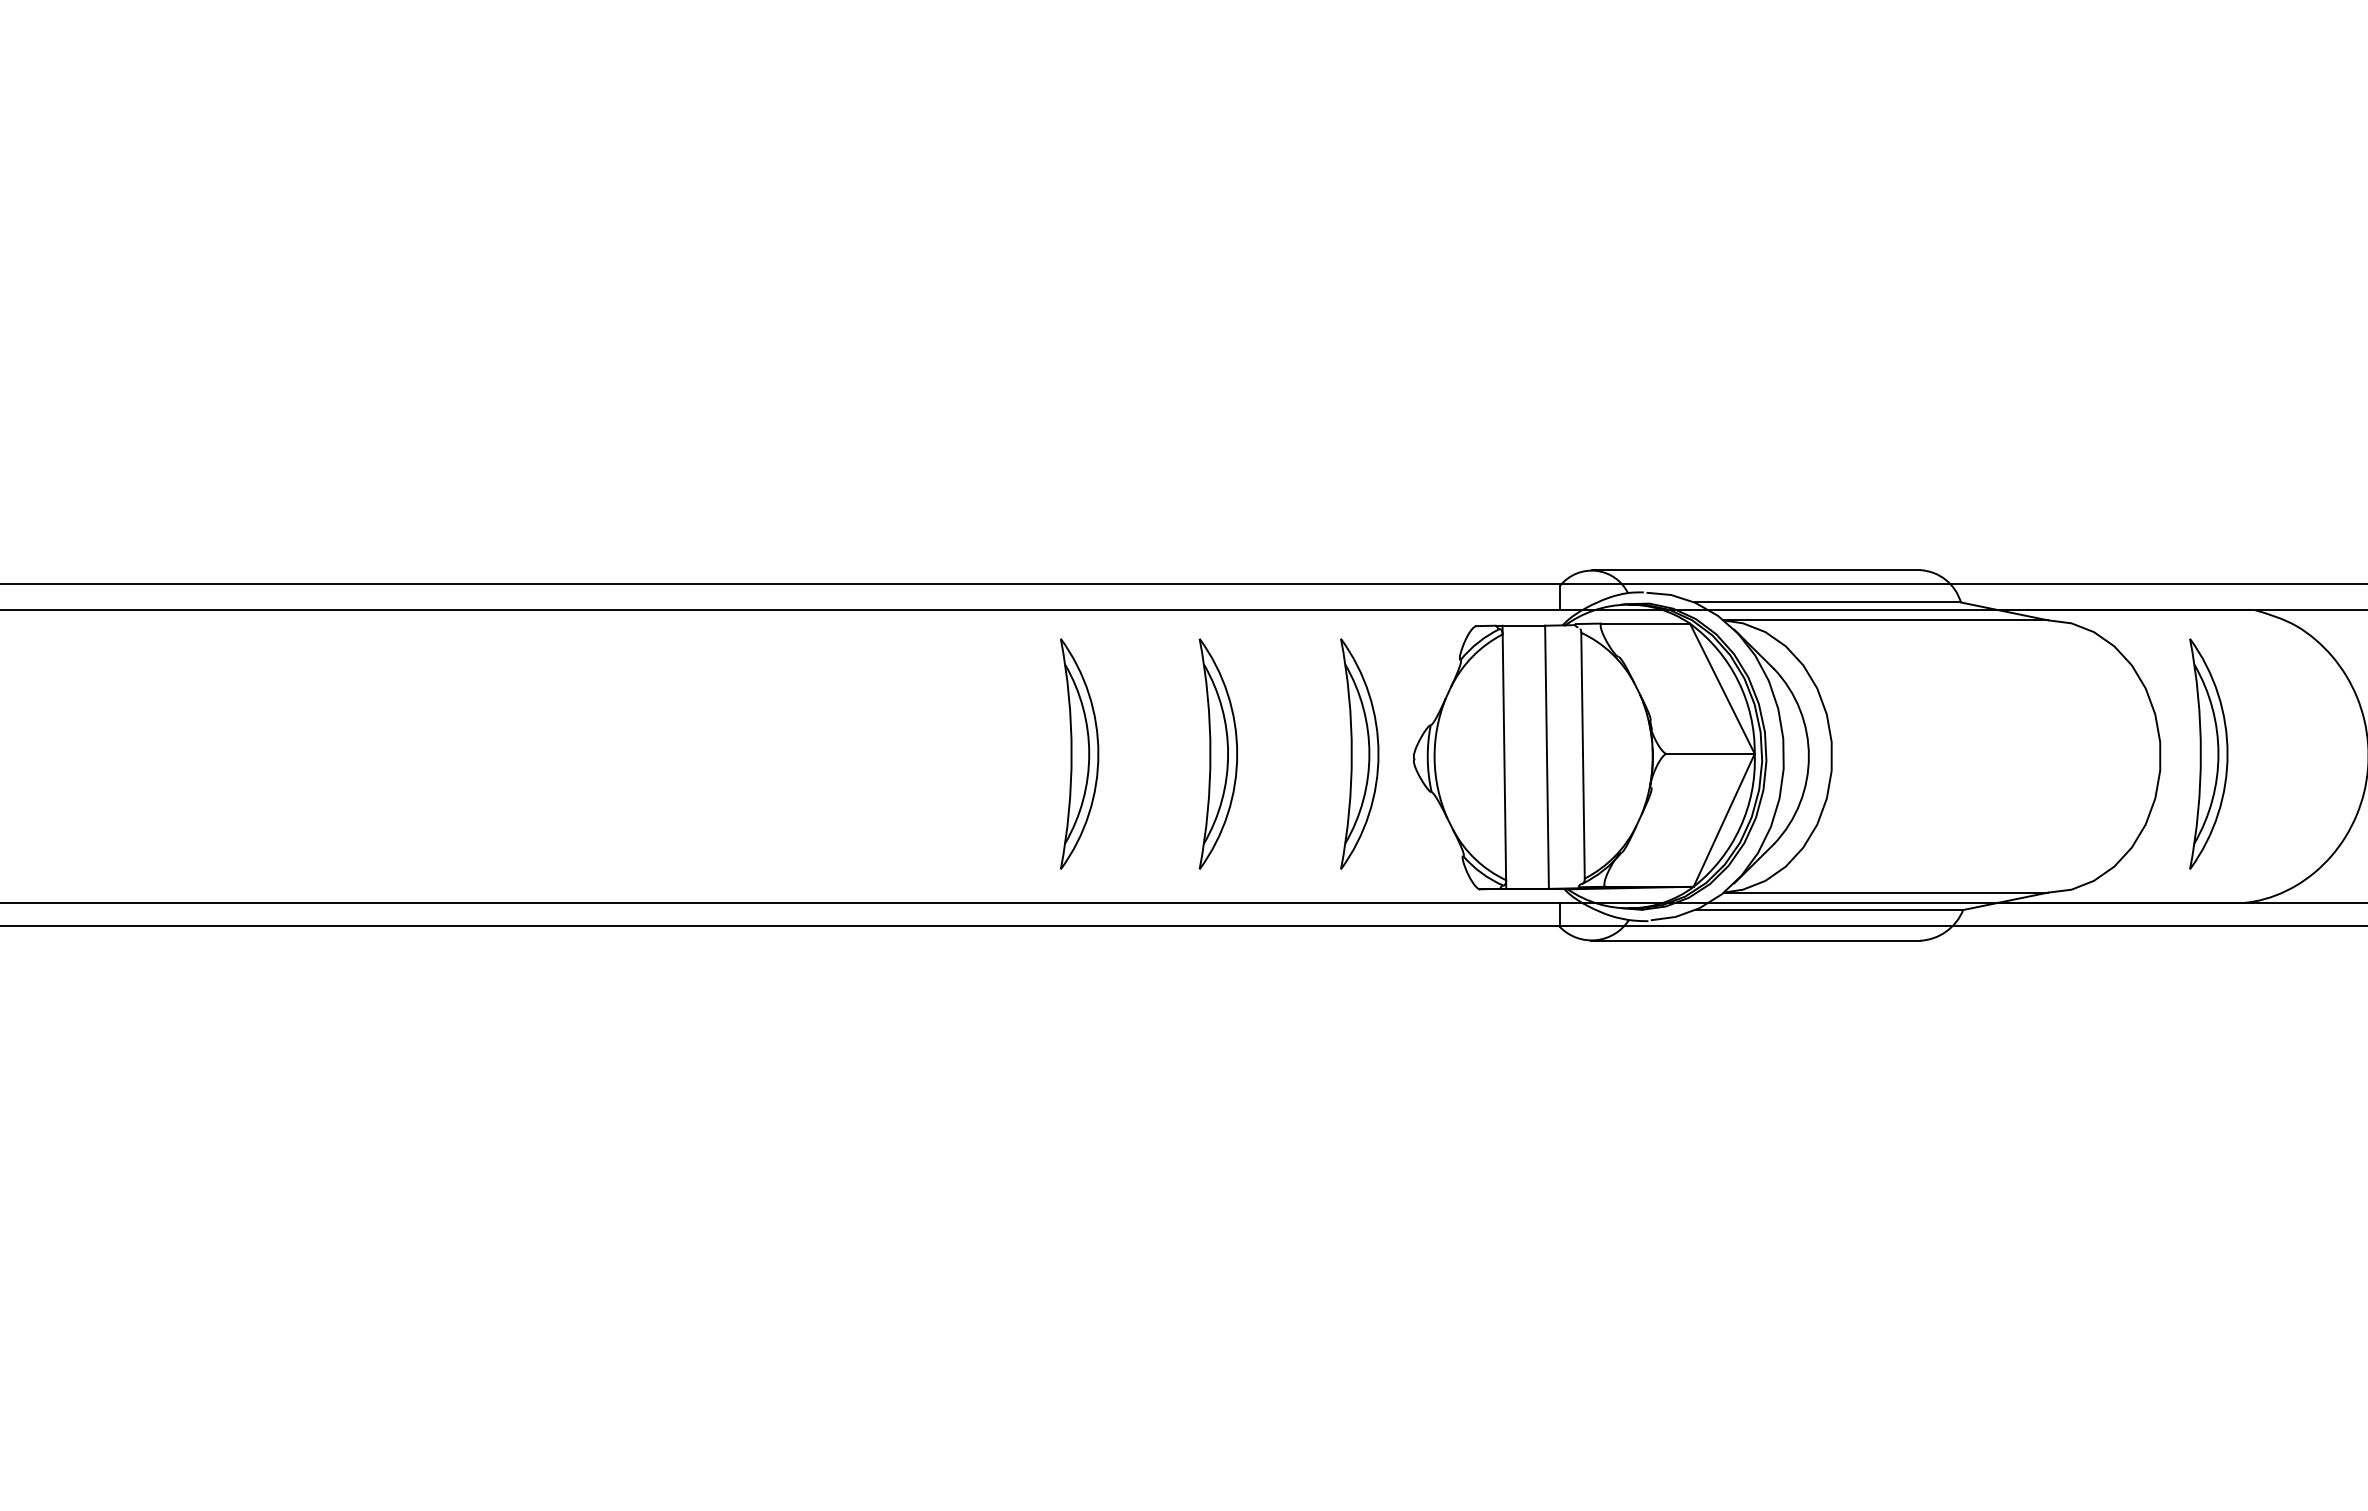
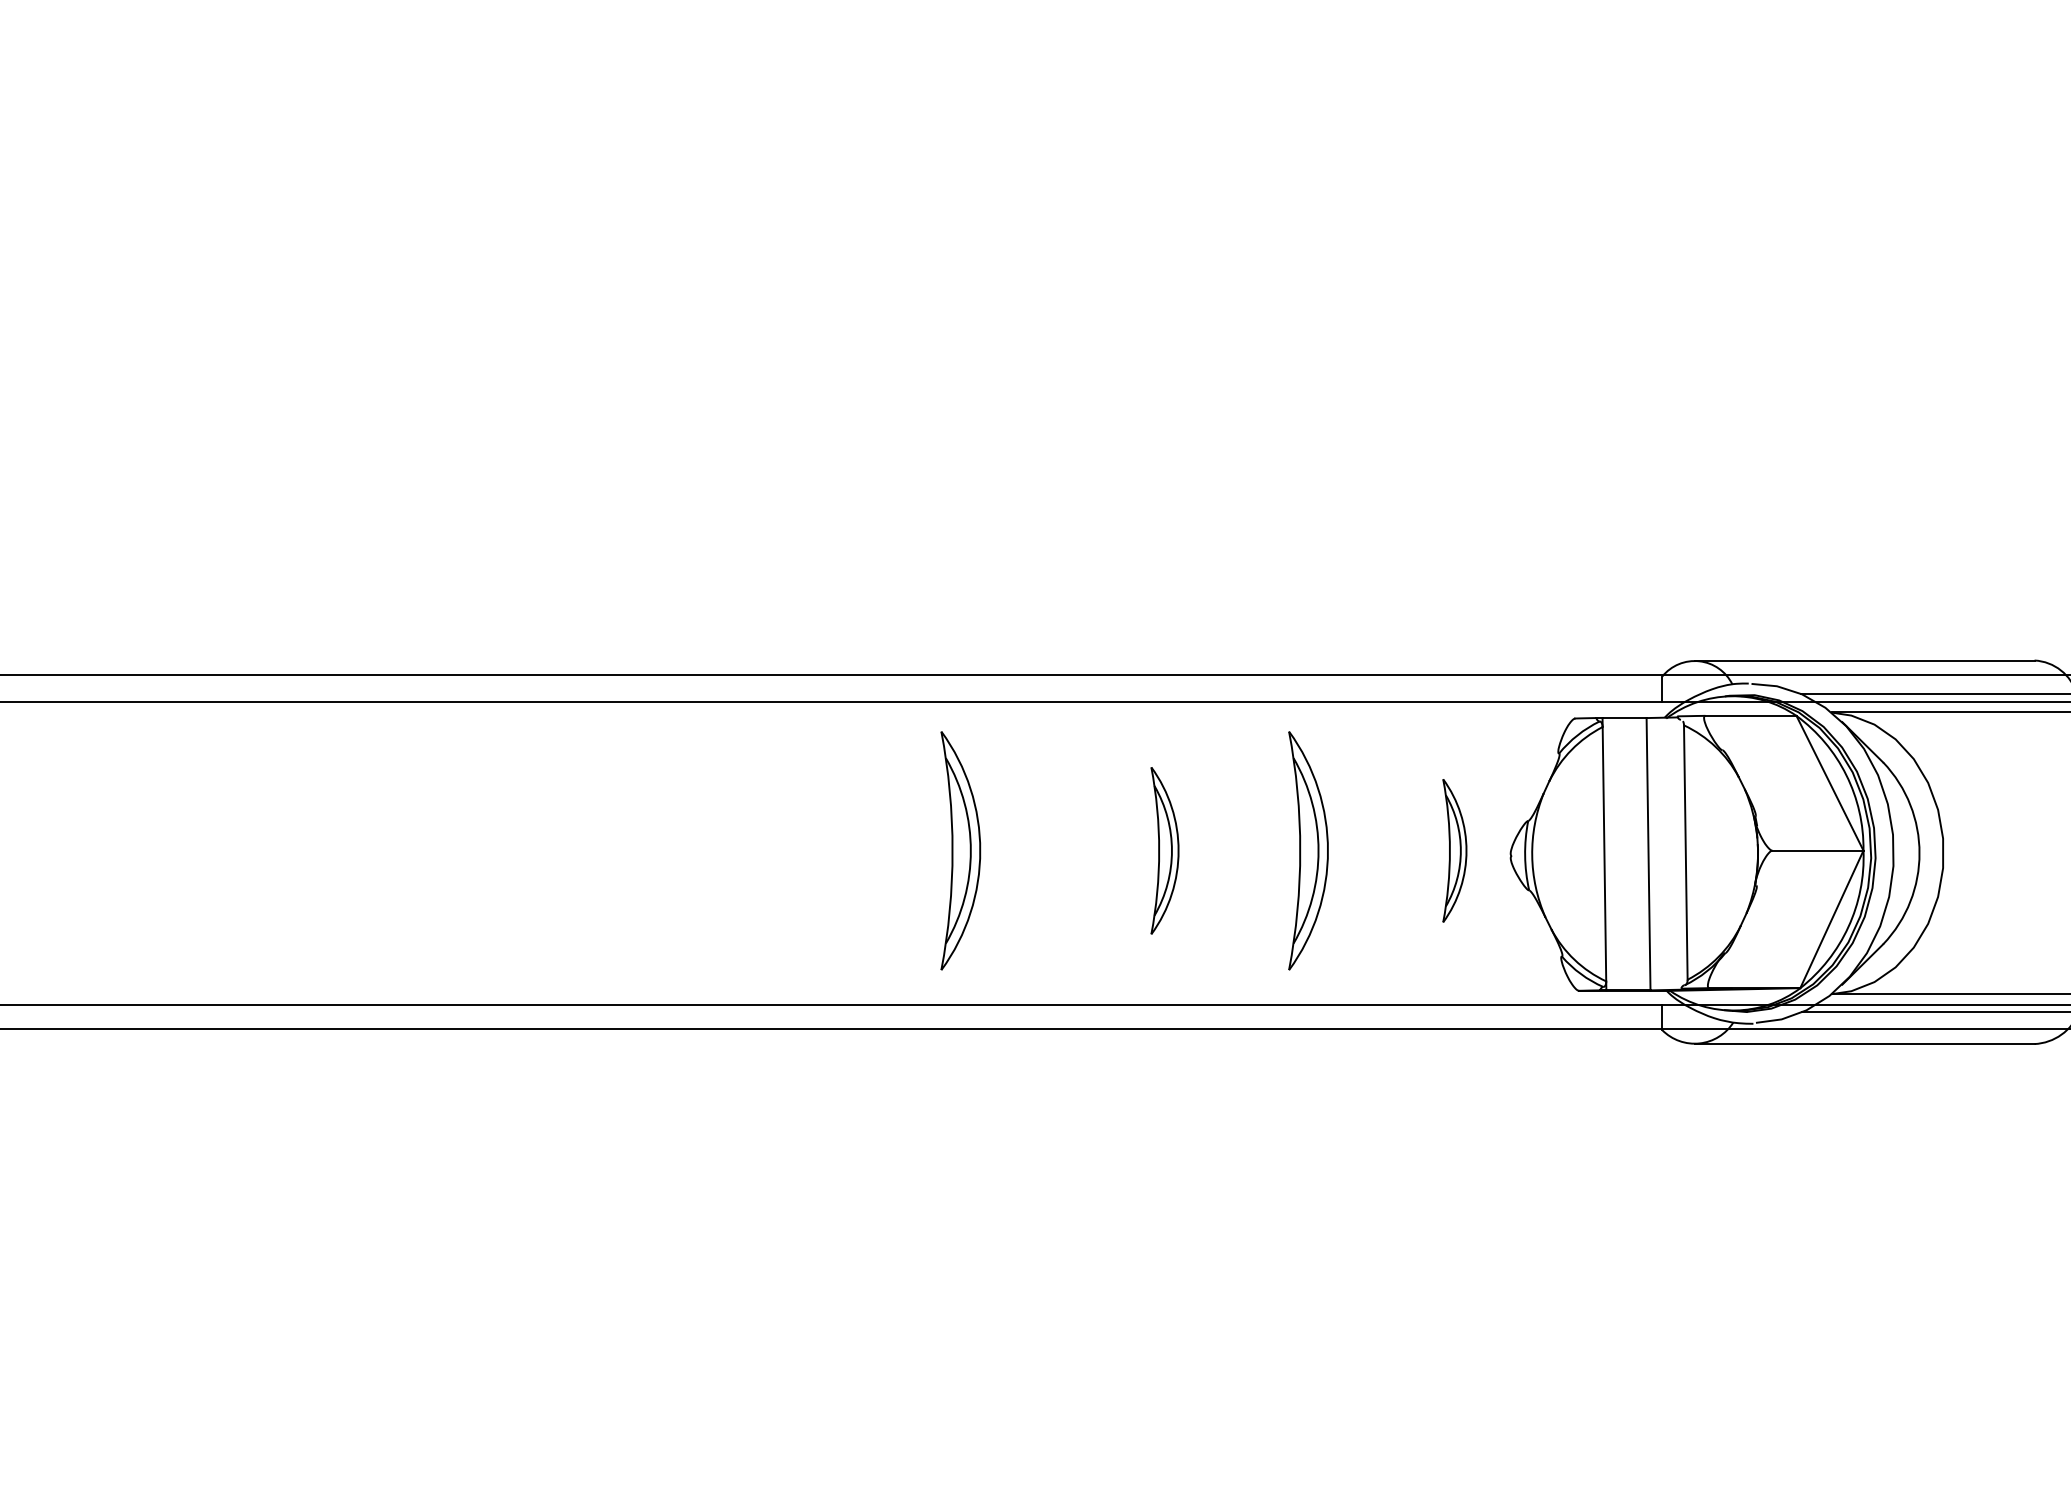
part: (881, 753) -> (959, 850), added
part: (1079, 753) -> (1164, 850), size x0.7
part: (1359, 753) -> (1454, 850), size x0.6

